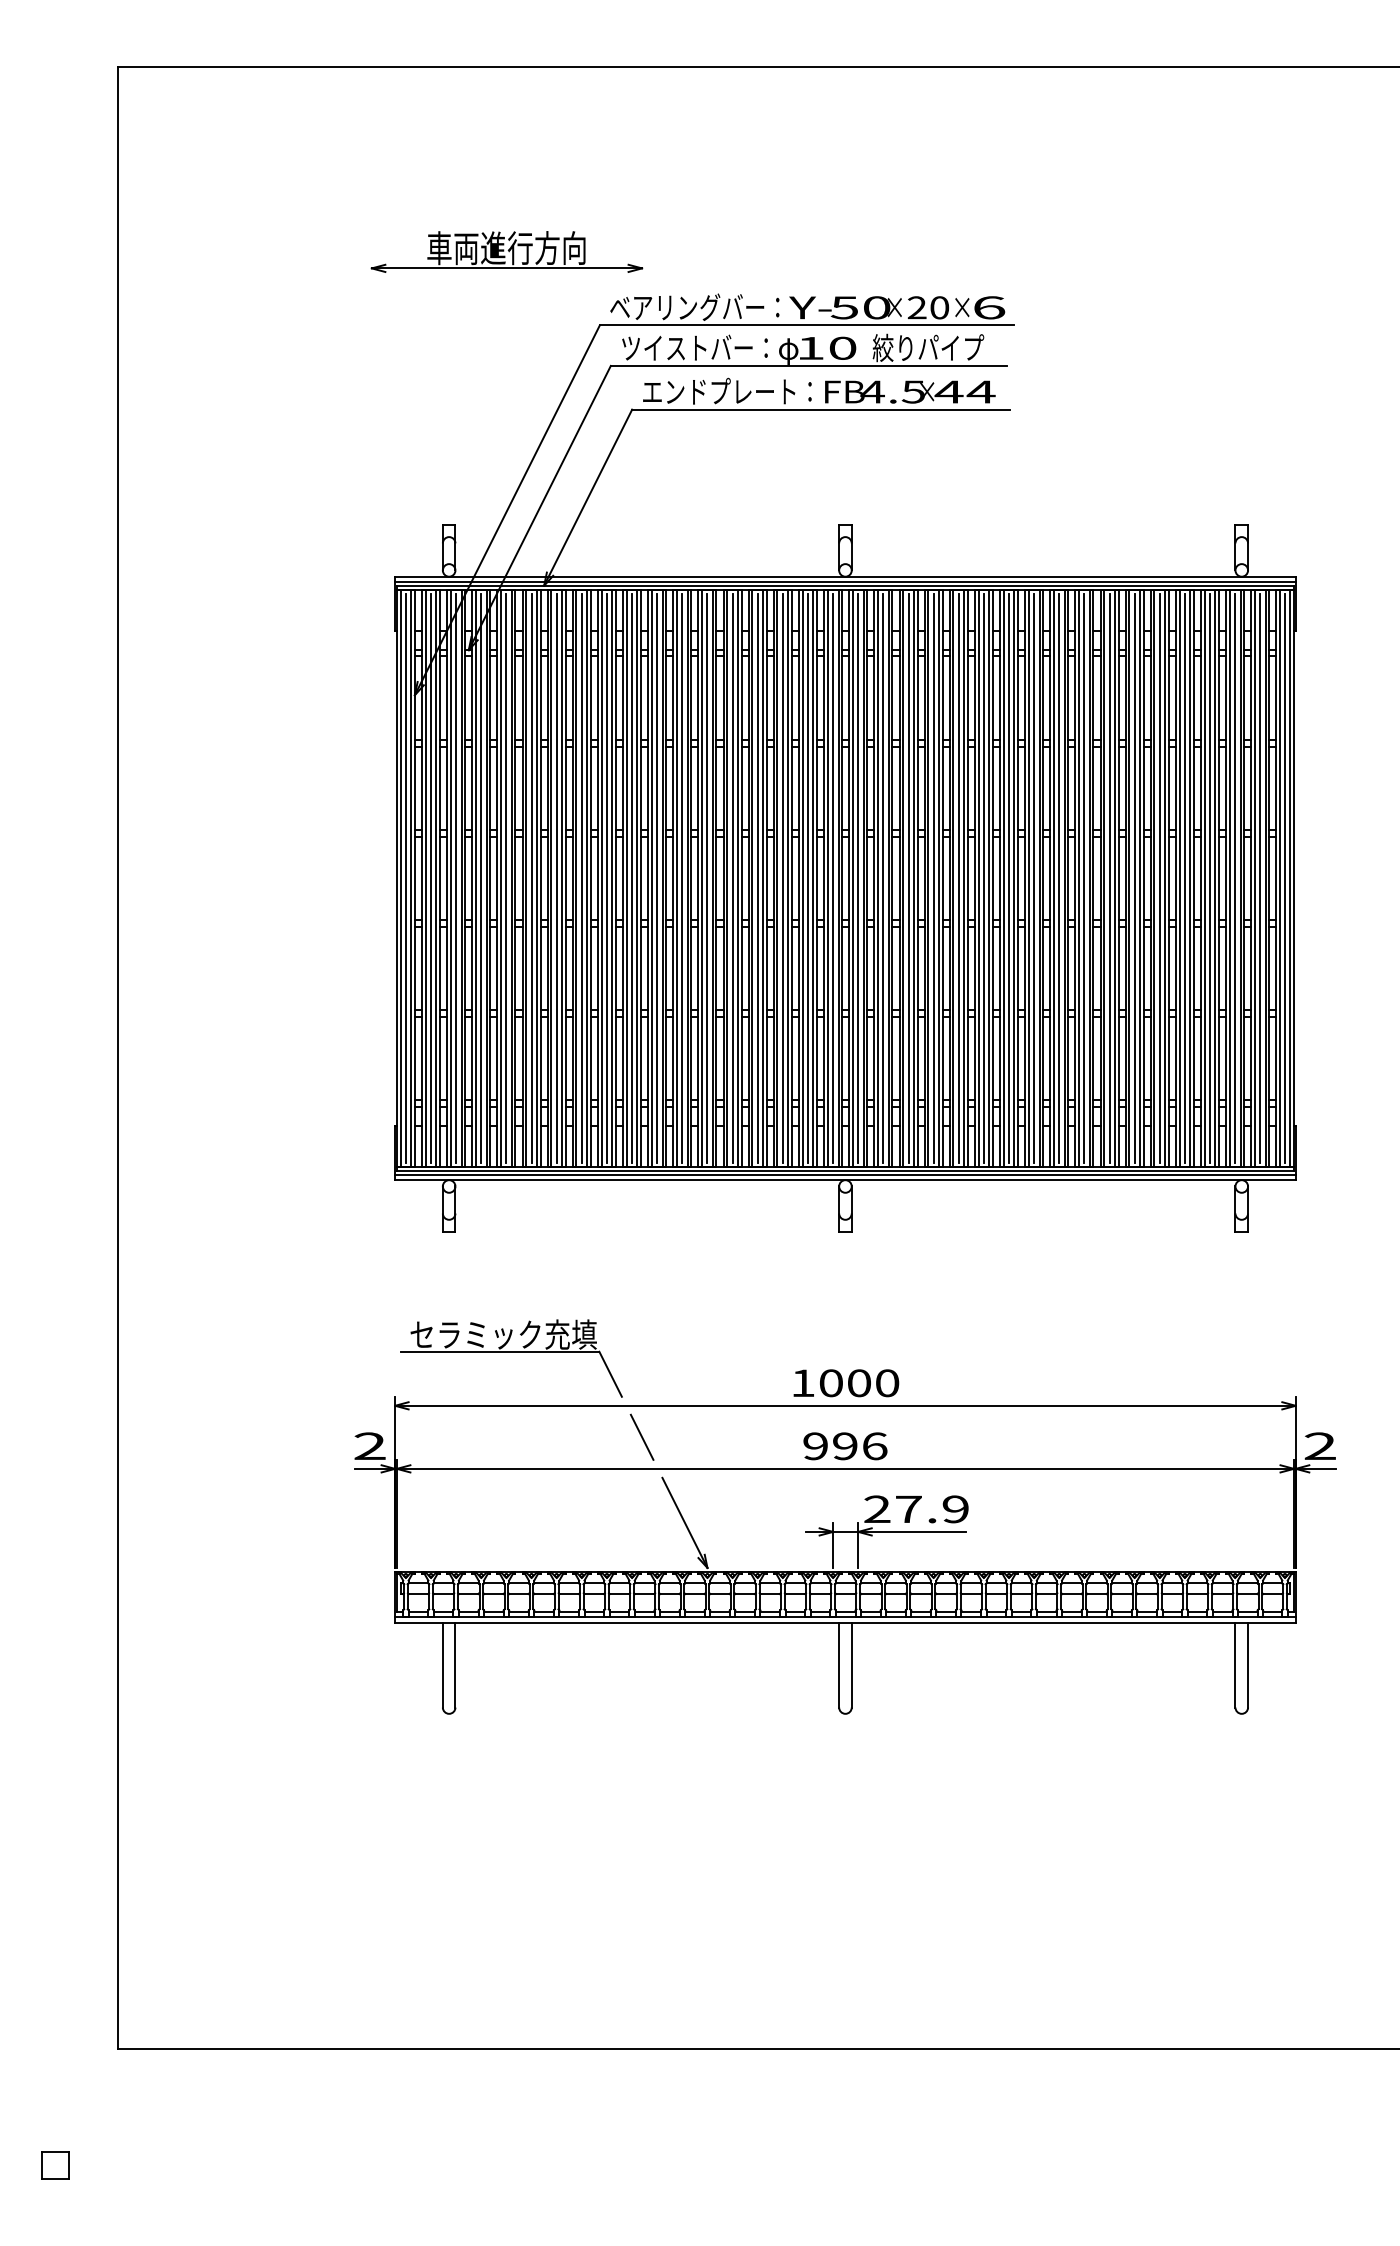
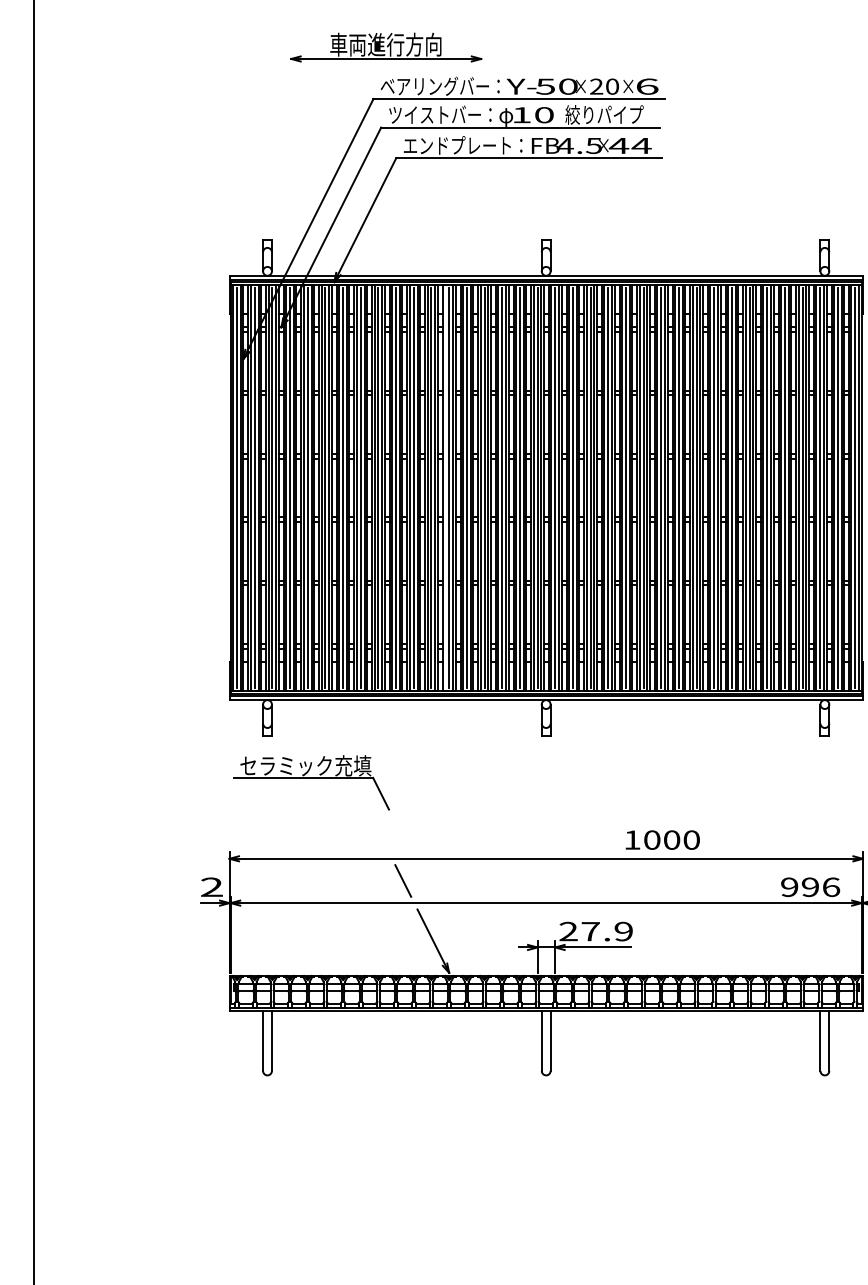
part: (506, 251) -> (385, 47), moved
line: (702, 878) -> (445, 487), removed
part: (511, 1358) -> (311, 782), moved
text: (846, 1383) -> (662, 840), moved
text: (845, 1446) -> (810, 887), moved

